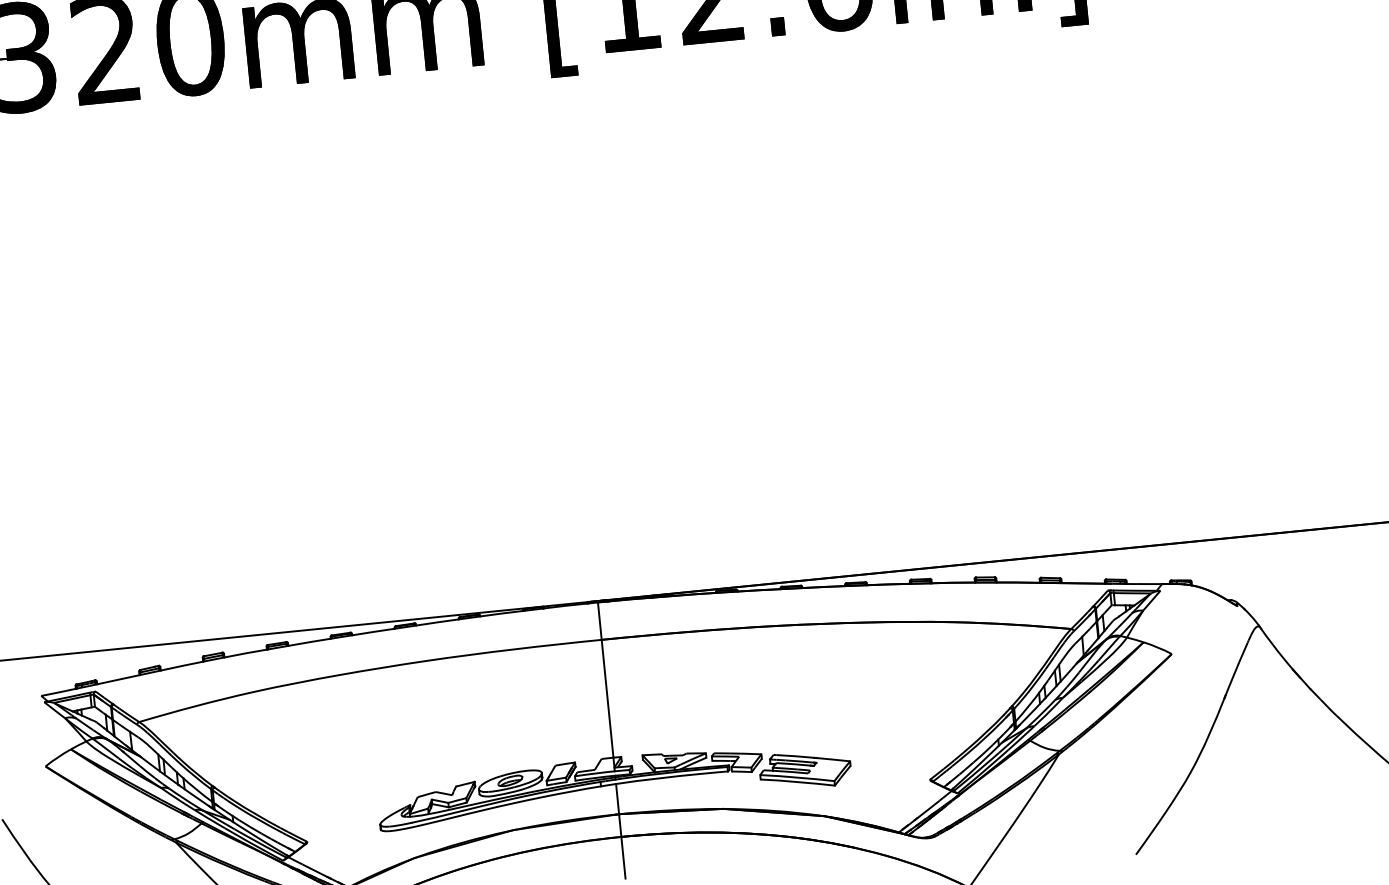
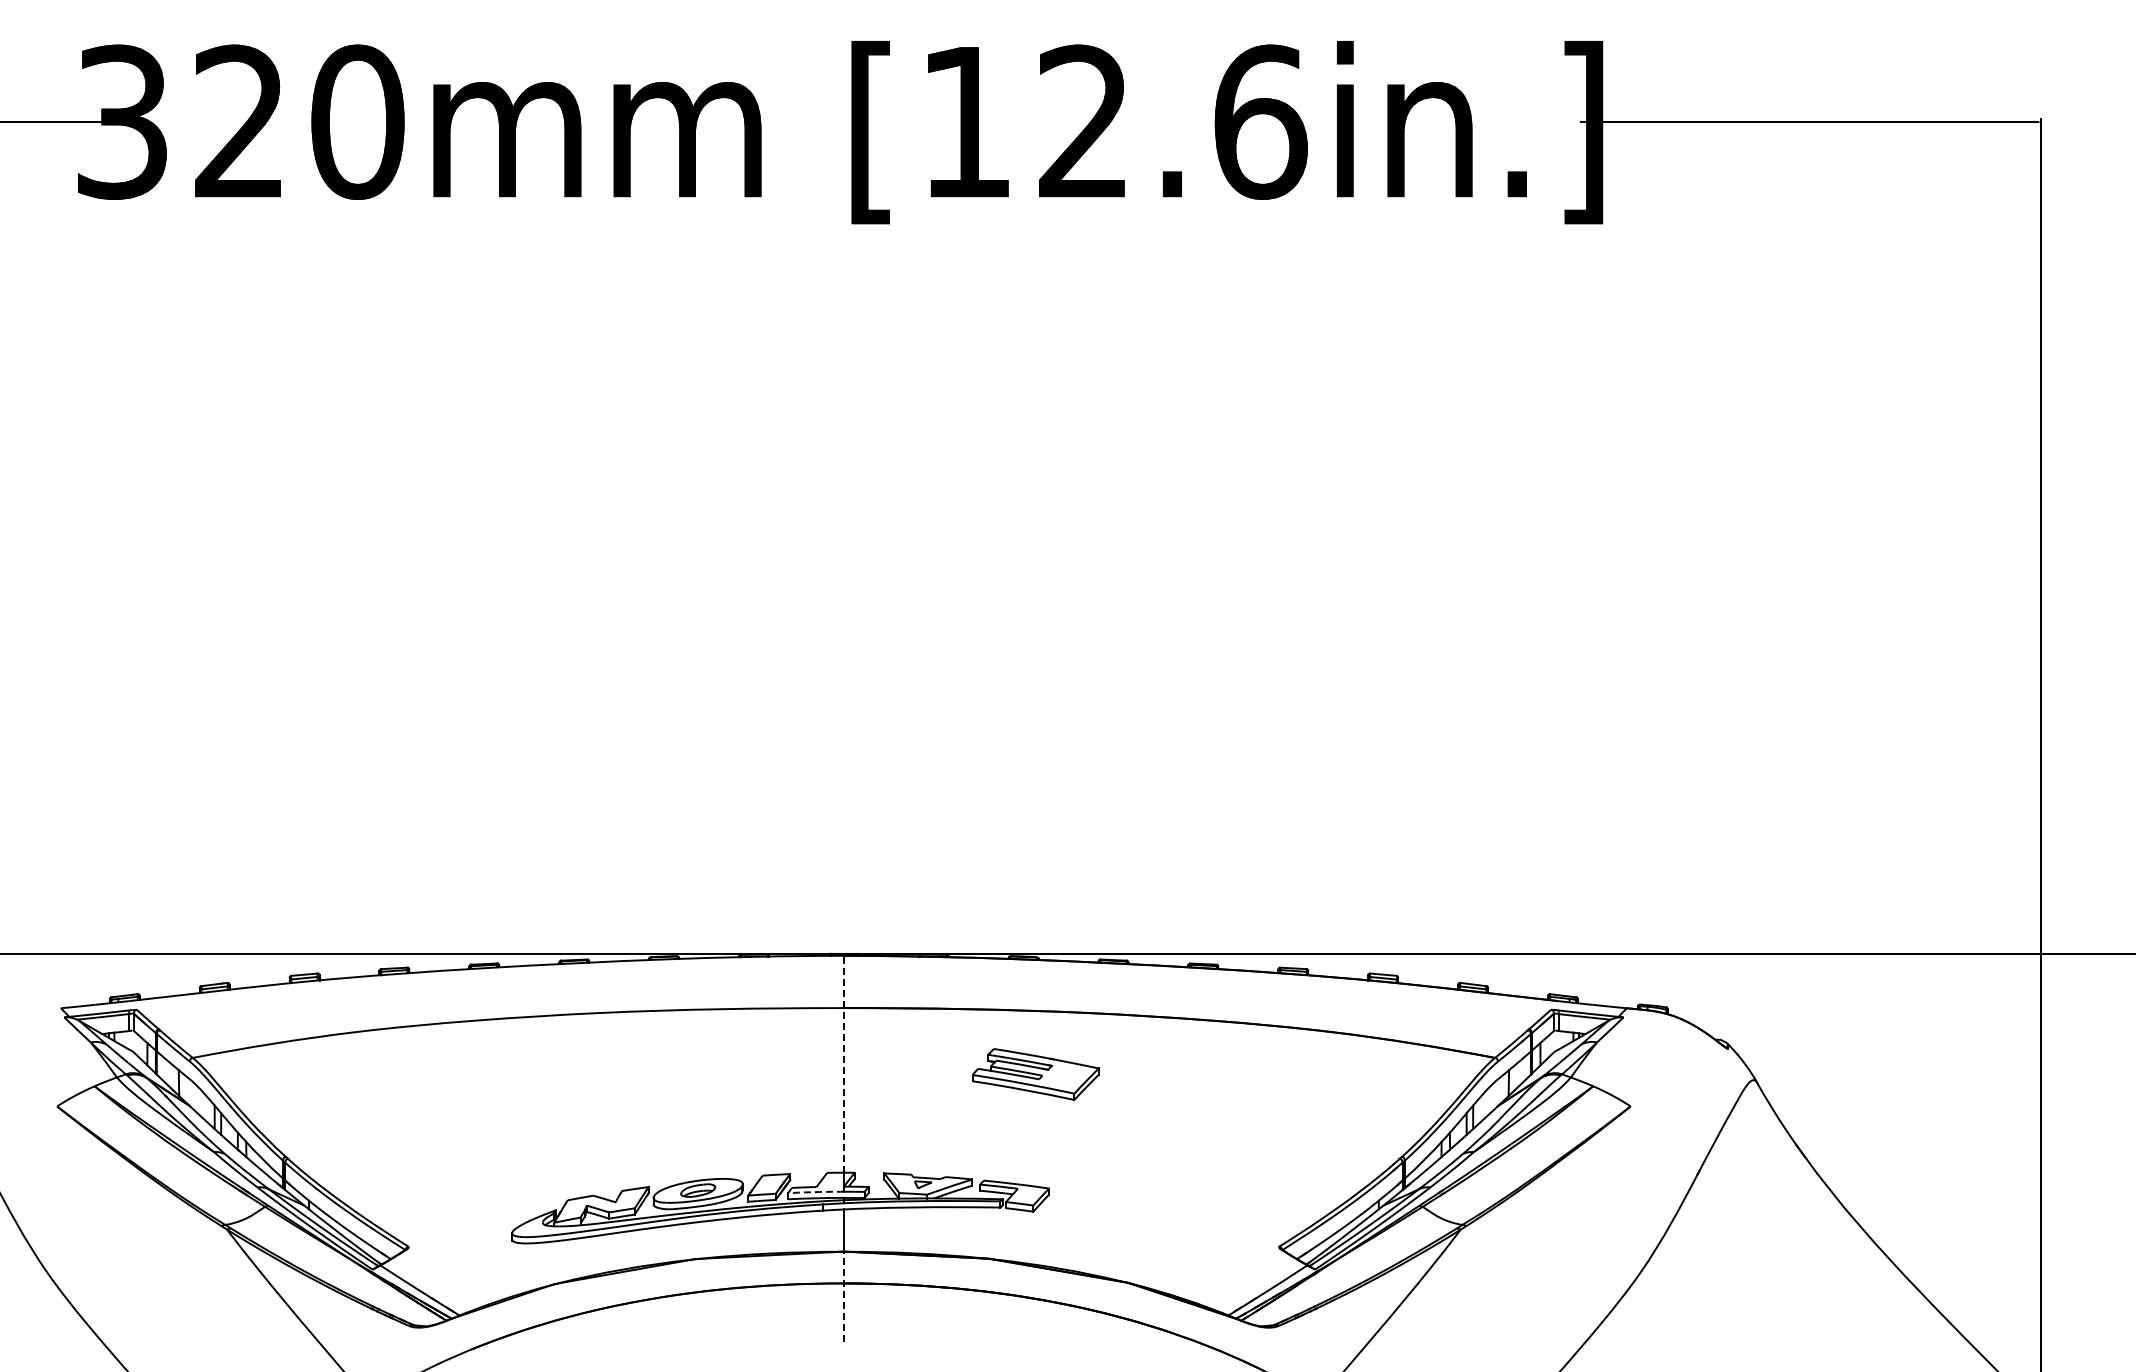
line: (605, 678) -> (843, 1062), solid -> dashed
part: (805, 770) -> (1035, 1074), moved
arc: (595, 773) -> (816, 1192), solid -> dashed
line: (622, 846) -> (843, 1296), solid -> dashed

